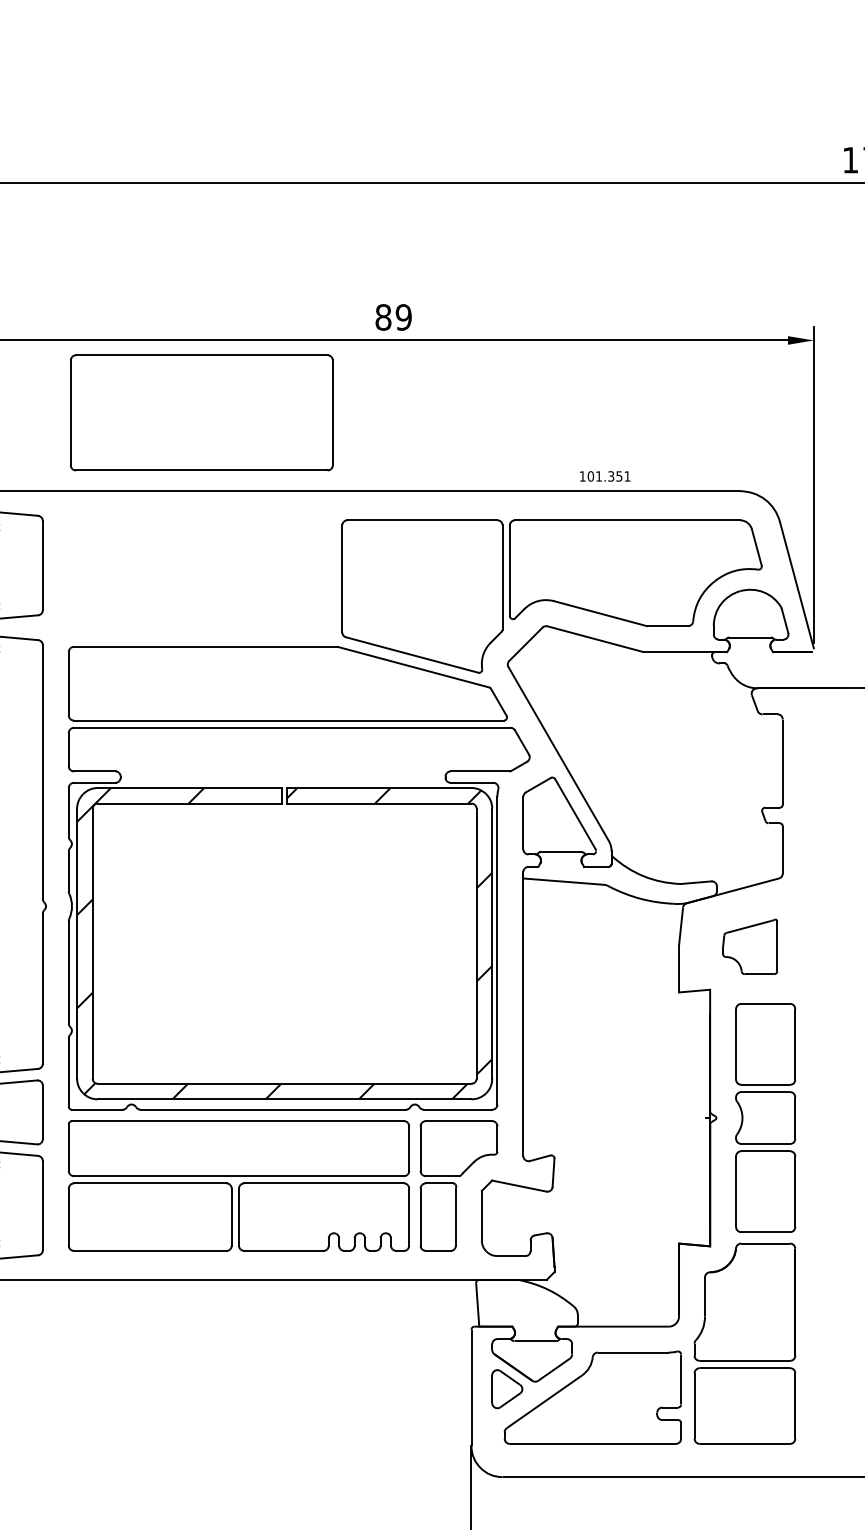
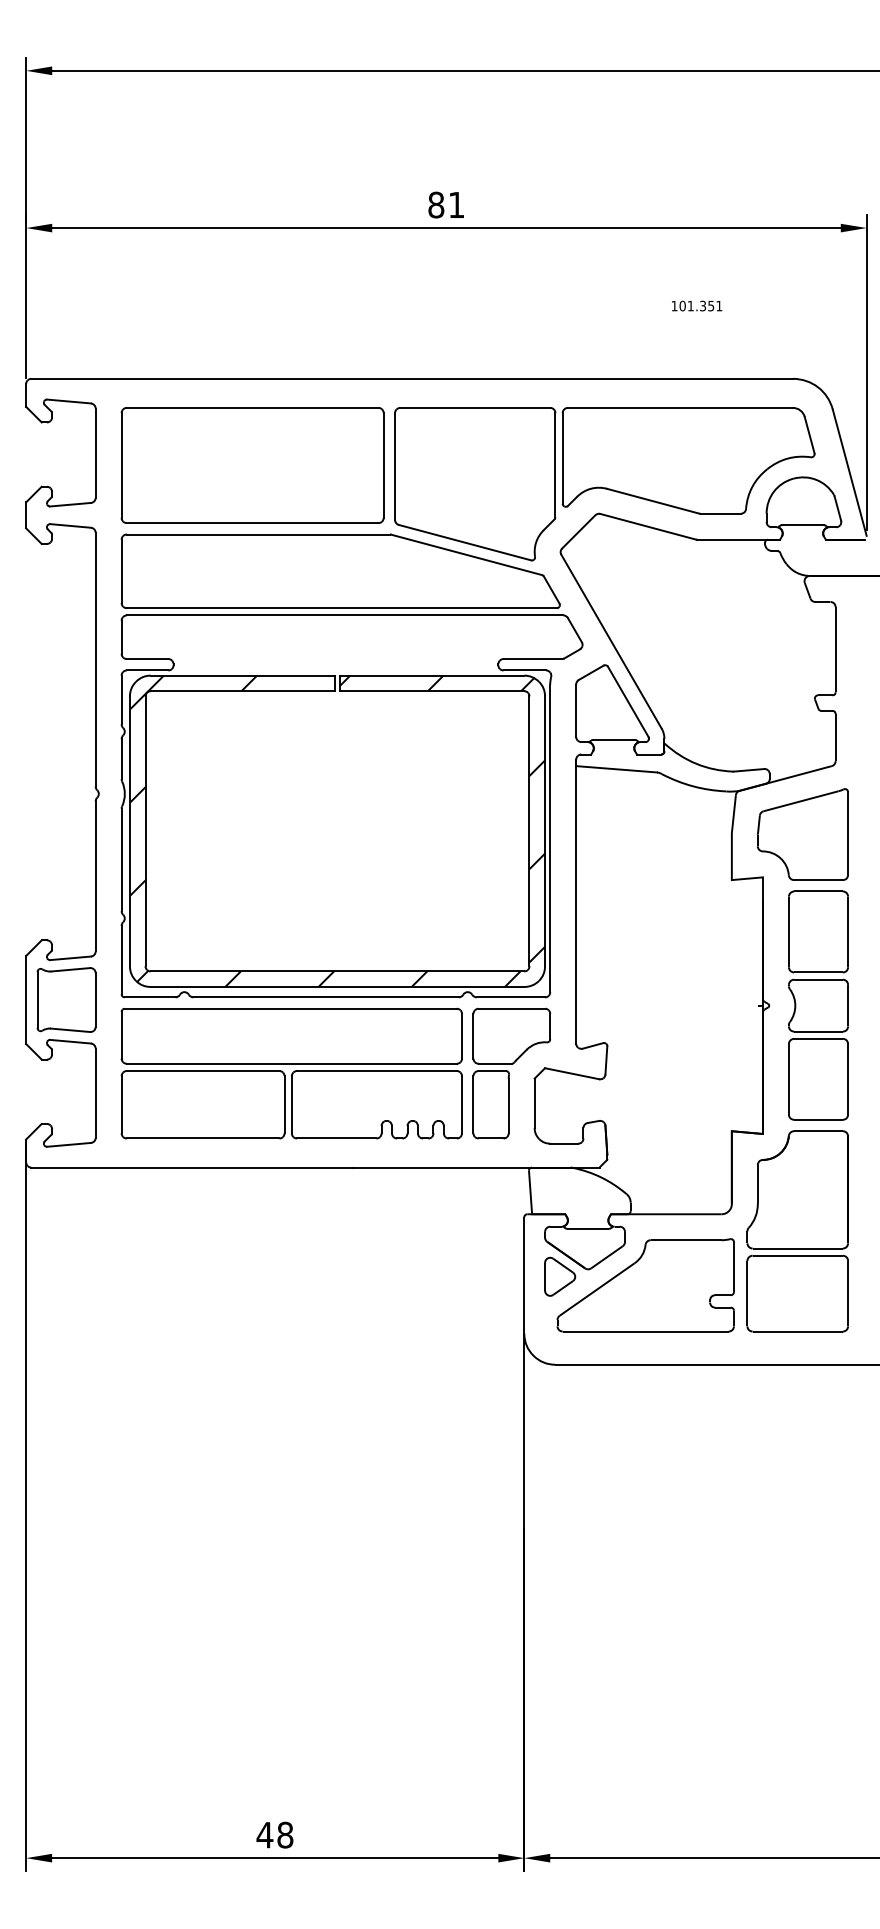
text: (403, 316) -> (456, 204), 89 -> 81
part: (201, 412) -> (252, 465), moved
text: (605, 475) -> (697, 305), moved
part: (749, 946) -> (802, 834), size x1.67

